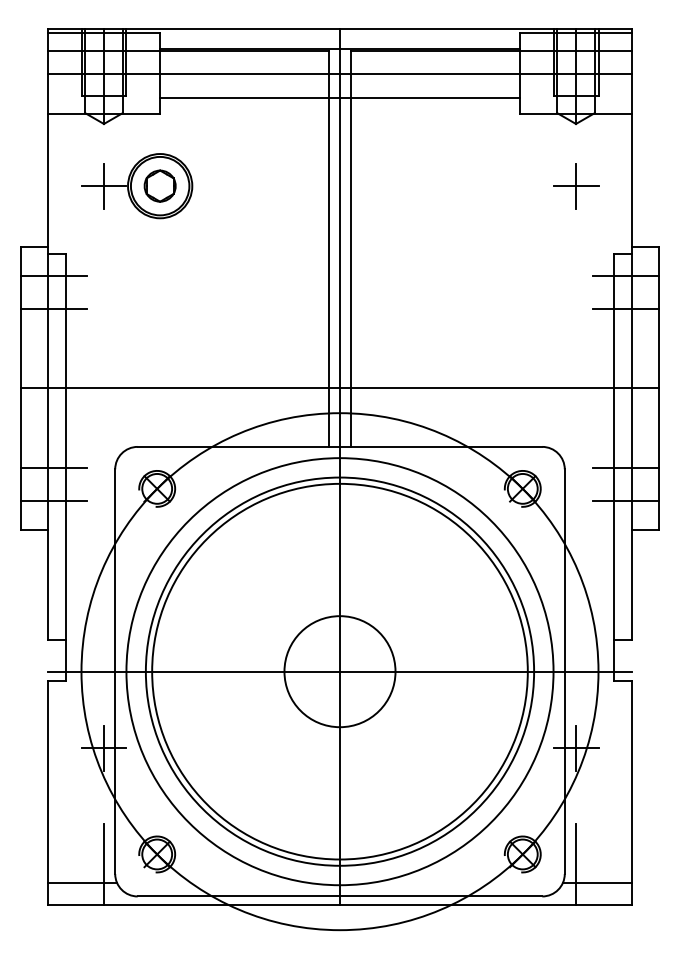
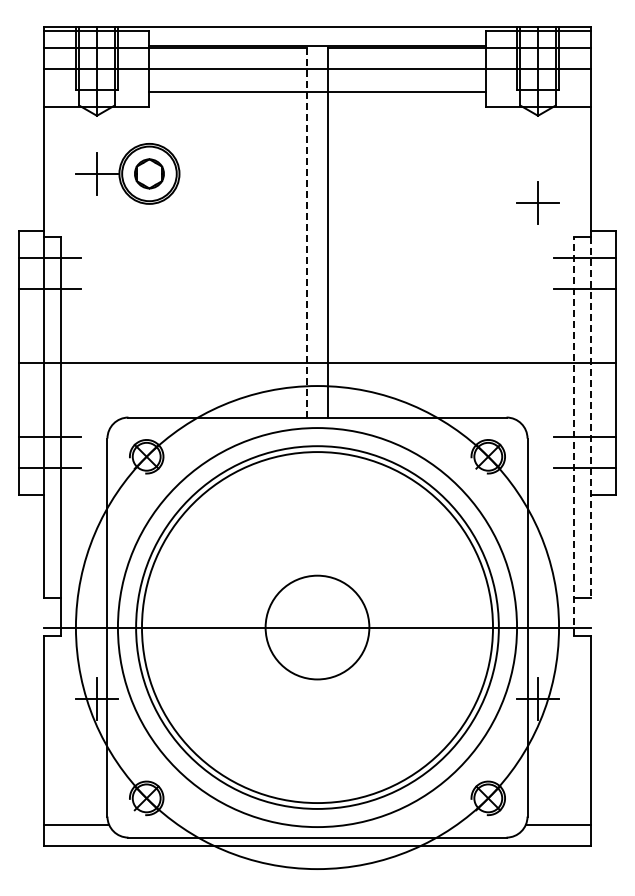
part: (575, 185) -> (537, 202), moved
line: (328, 248) -> (306, 232), solid -> dashed
line: (632, 446) -> (590, 417), solid -> dashed
line: (340, 467) -> (317, 436), removed
line: (613, 467) -> (573, 436), solid -> dashed
line: (103, 864) -> (96, 807), removed
line: (576, 864) -> (538, 807), removed

